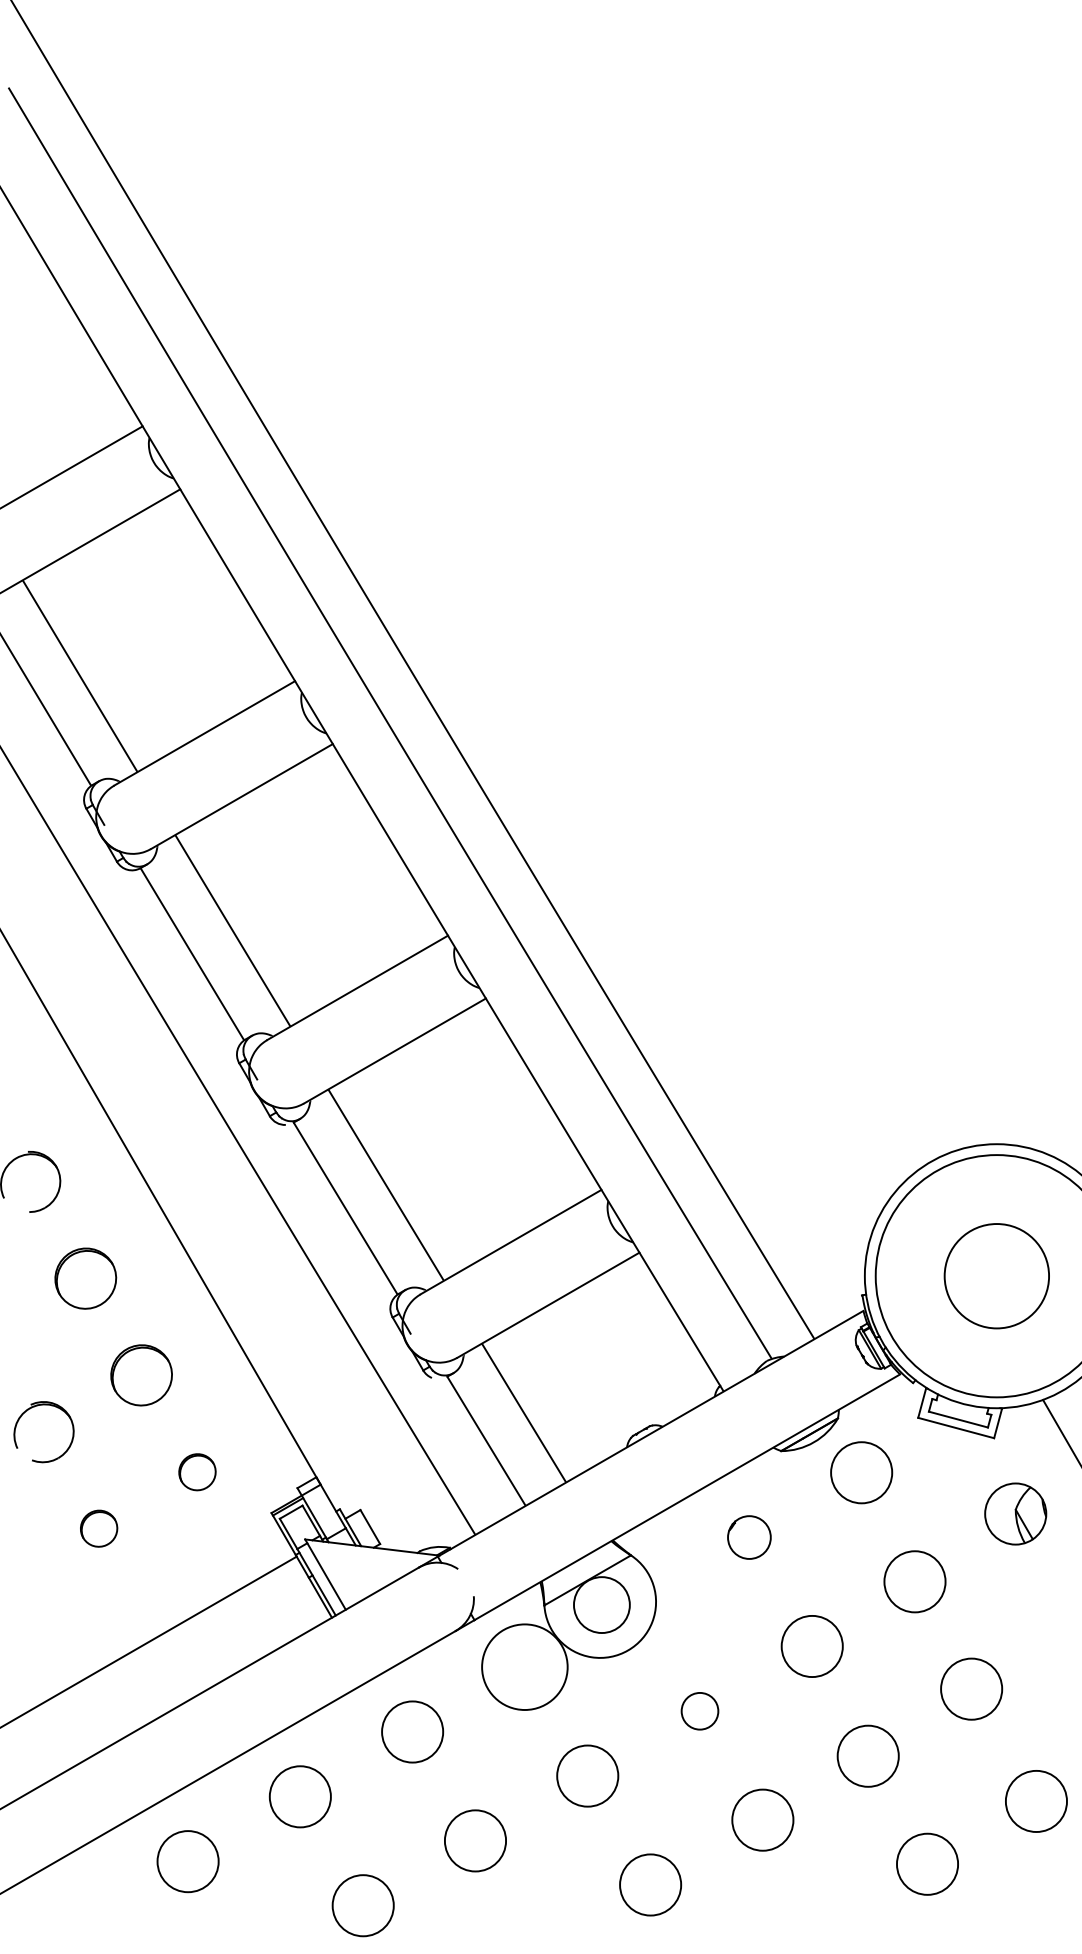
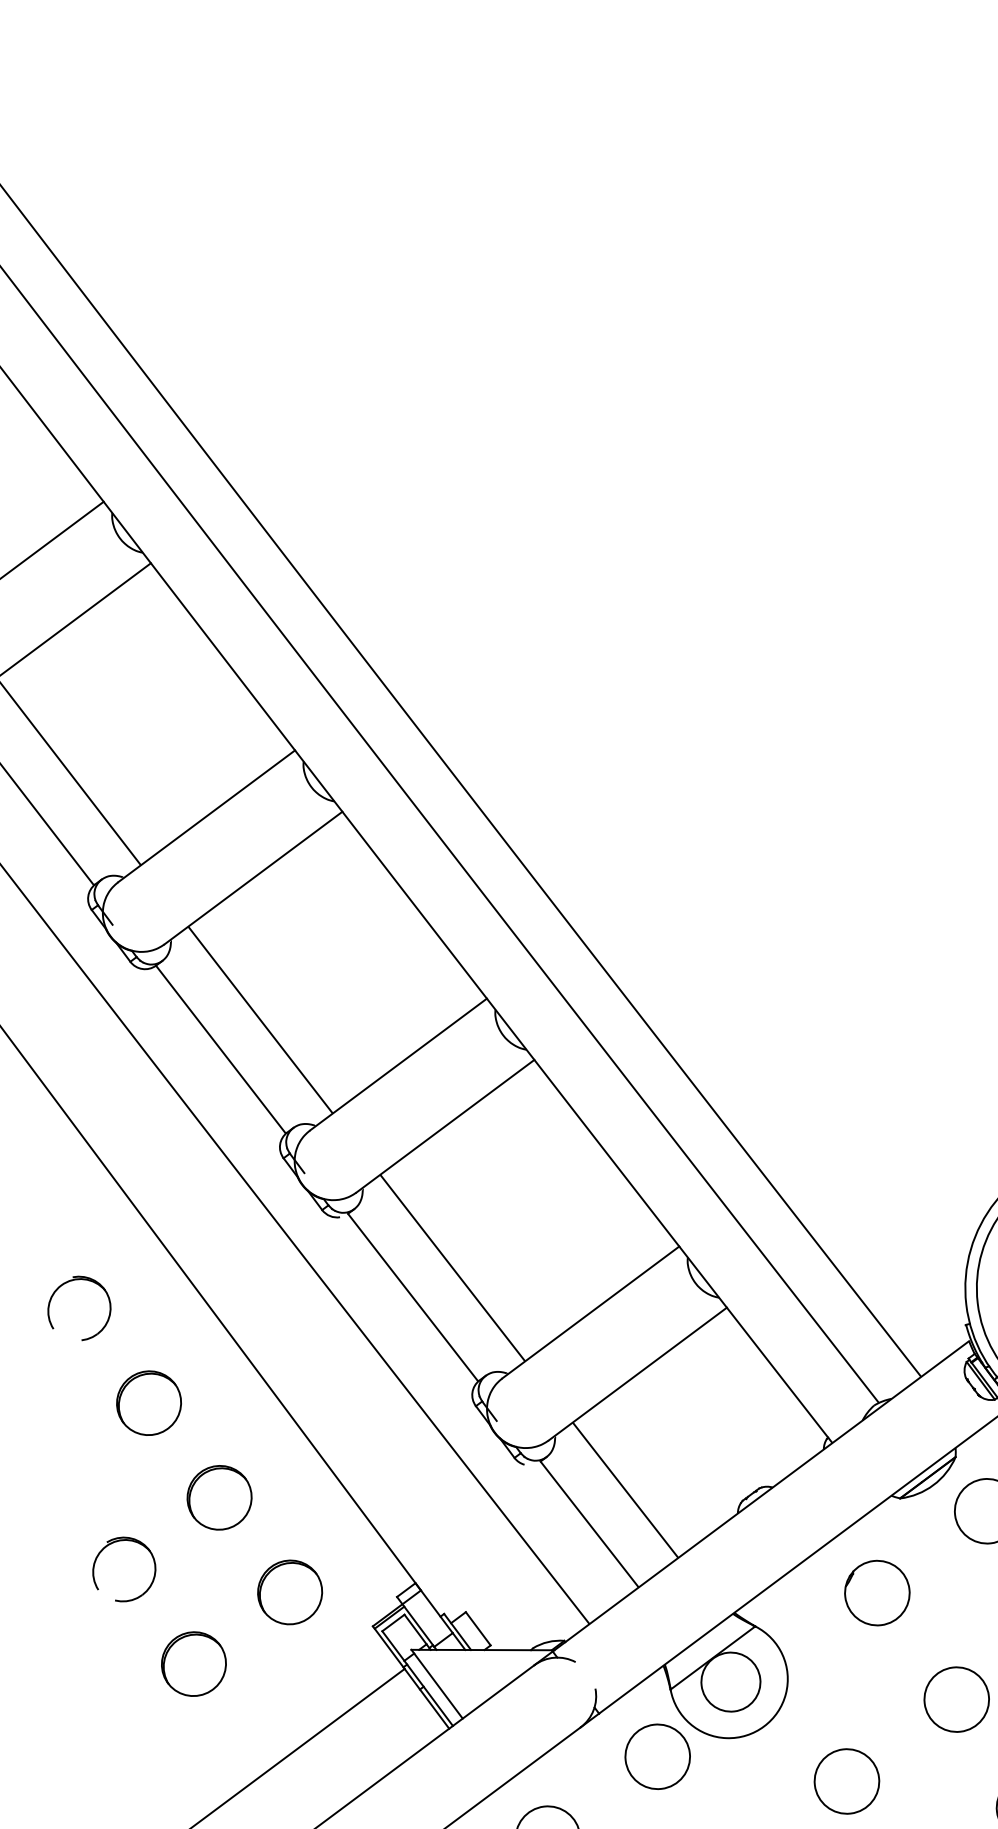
part: (197, 1472) -> (290, 1592), size x1.67
part: (98, 1528) -> (193, 1663), size x1.67
circle: (749, 1537) -> (877, 1593), size x1.43
circle: (524, 1666) -> (657, 1756), size x0.71
circle: (699, 1710) -> (846, 1780), size x1.67

